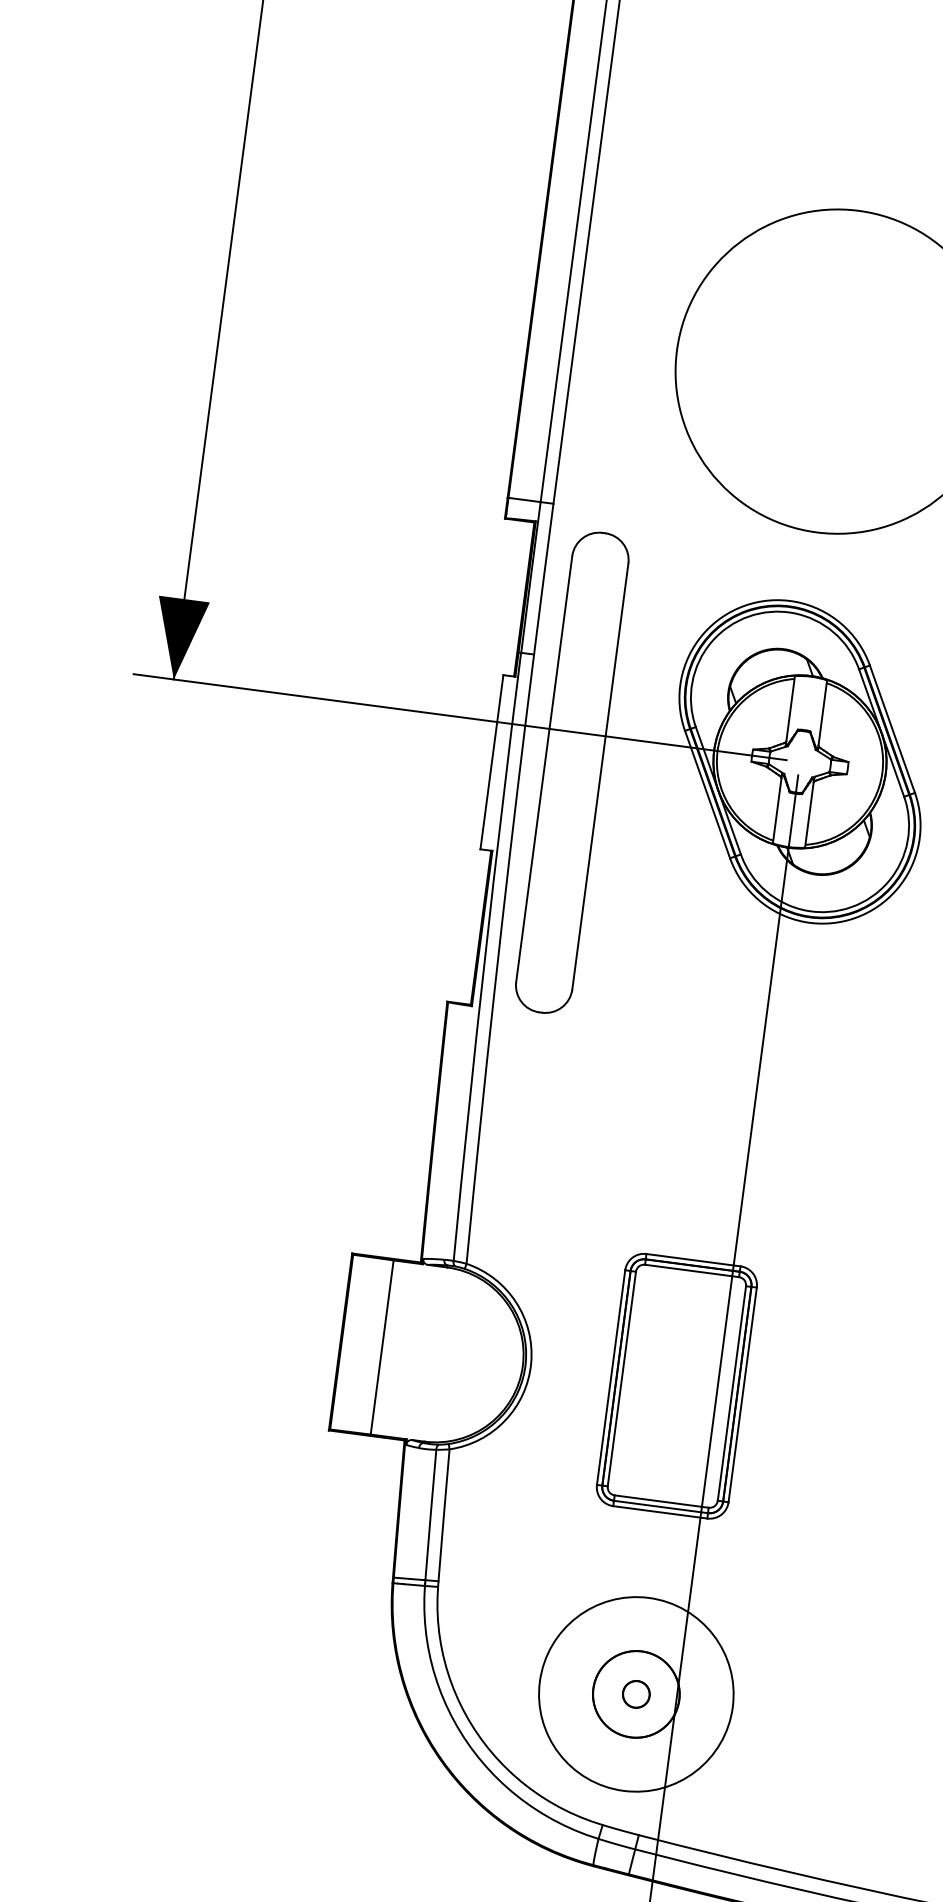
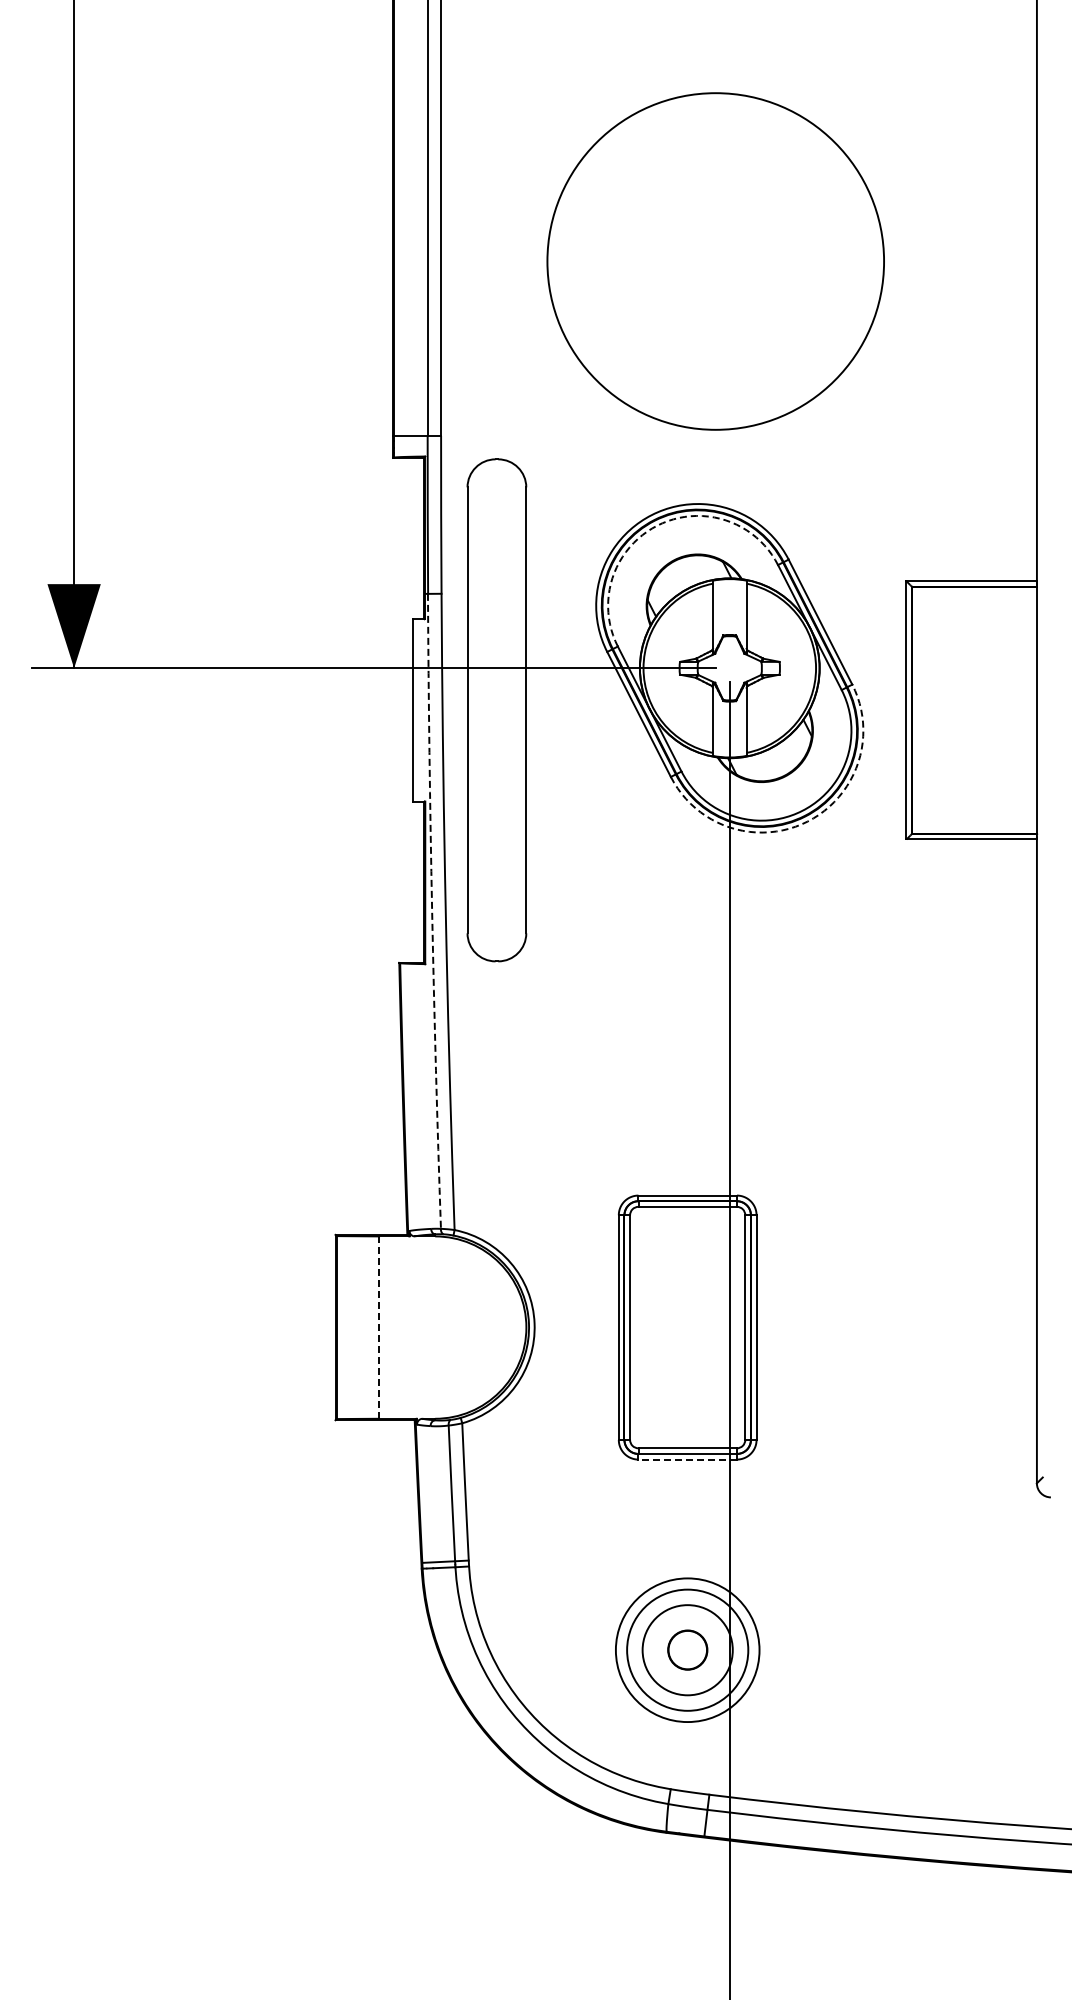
arc: (748, 616) -> (657, 525), solid -> dashed
arc: (854, 917) -> (807, 821), solid -> dashed
arc: (485, 956) -> (432, 911), solid -> dashed
line: (382, 1348) -> (379, 1328), solid -> dashed
line: (660, 1512) -> (687, 1459), solid -> dashed
circle: (636, 1694) -> (687, 1650), size x0.6
circle: (636, 1694) -> (687, 1650), size x1.4
circle: (636, 1694) -> (687, 1650), size x1.6

